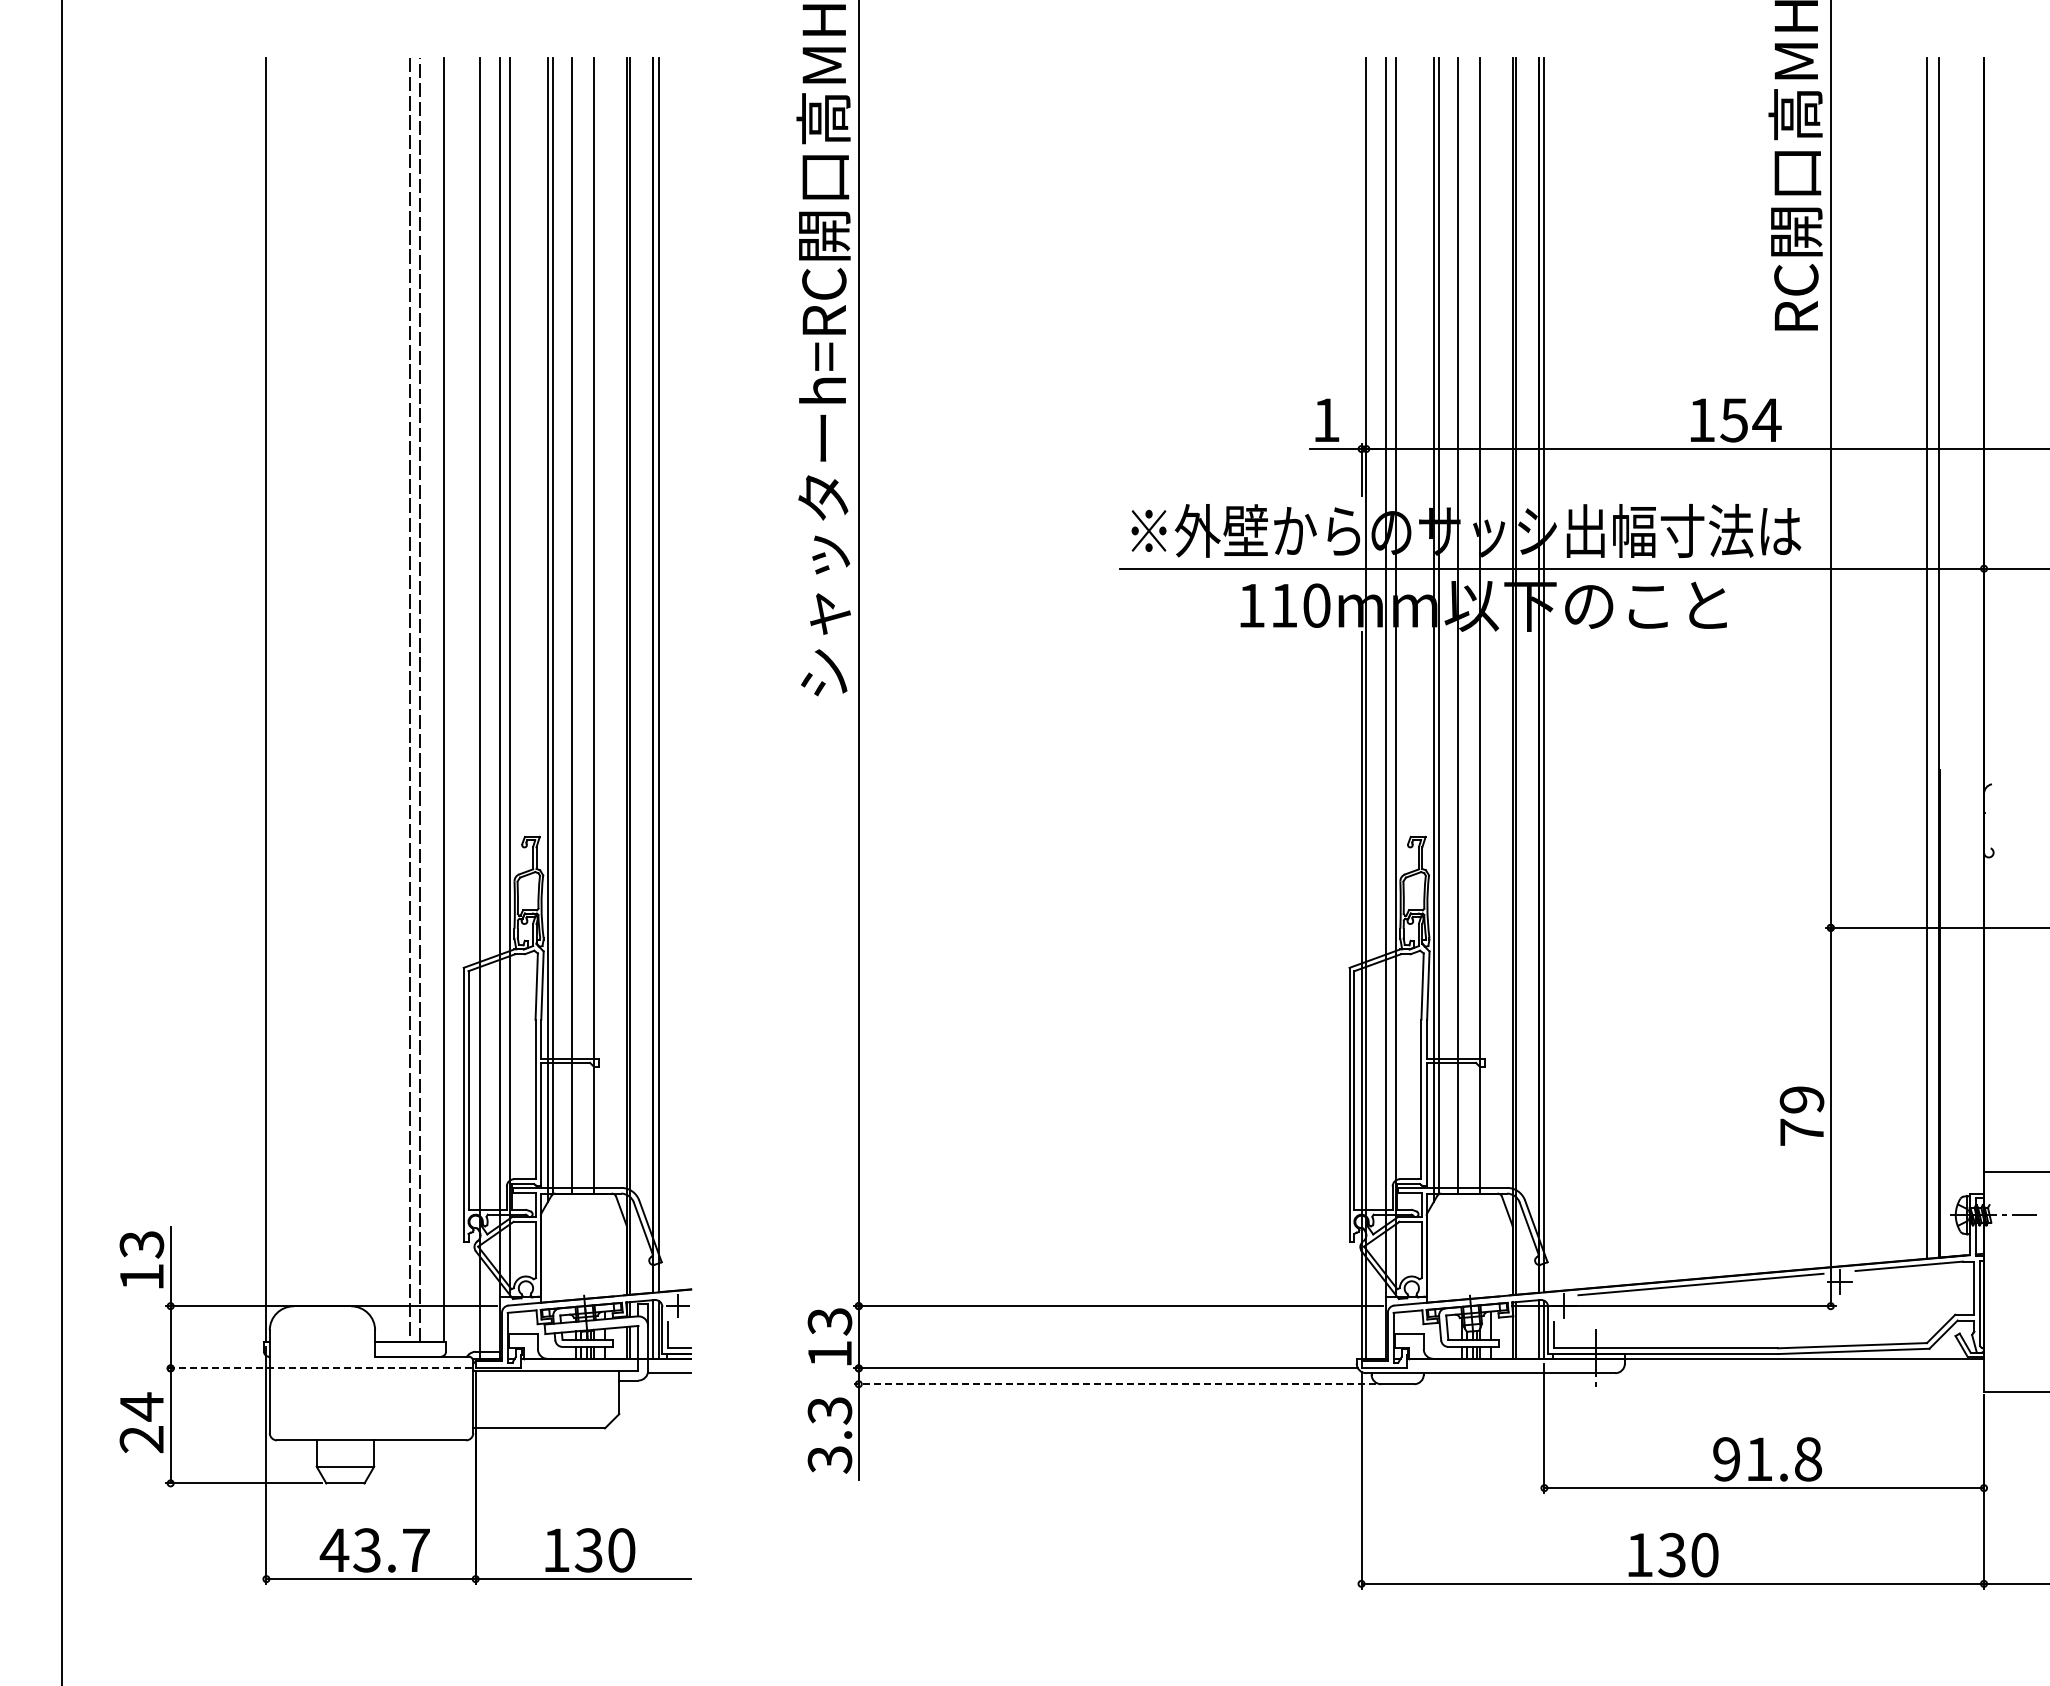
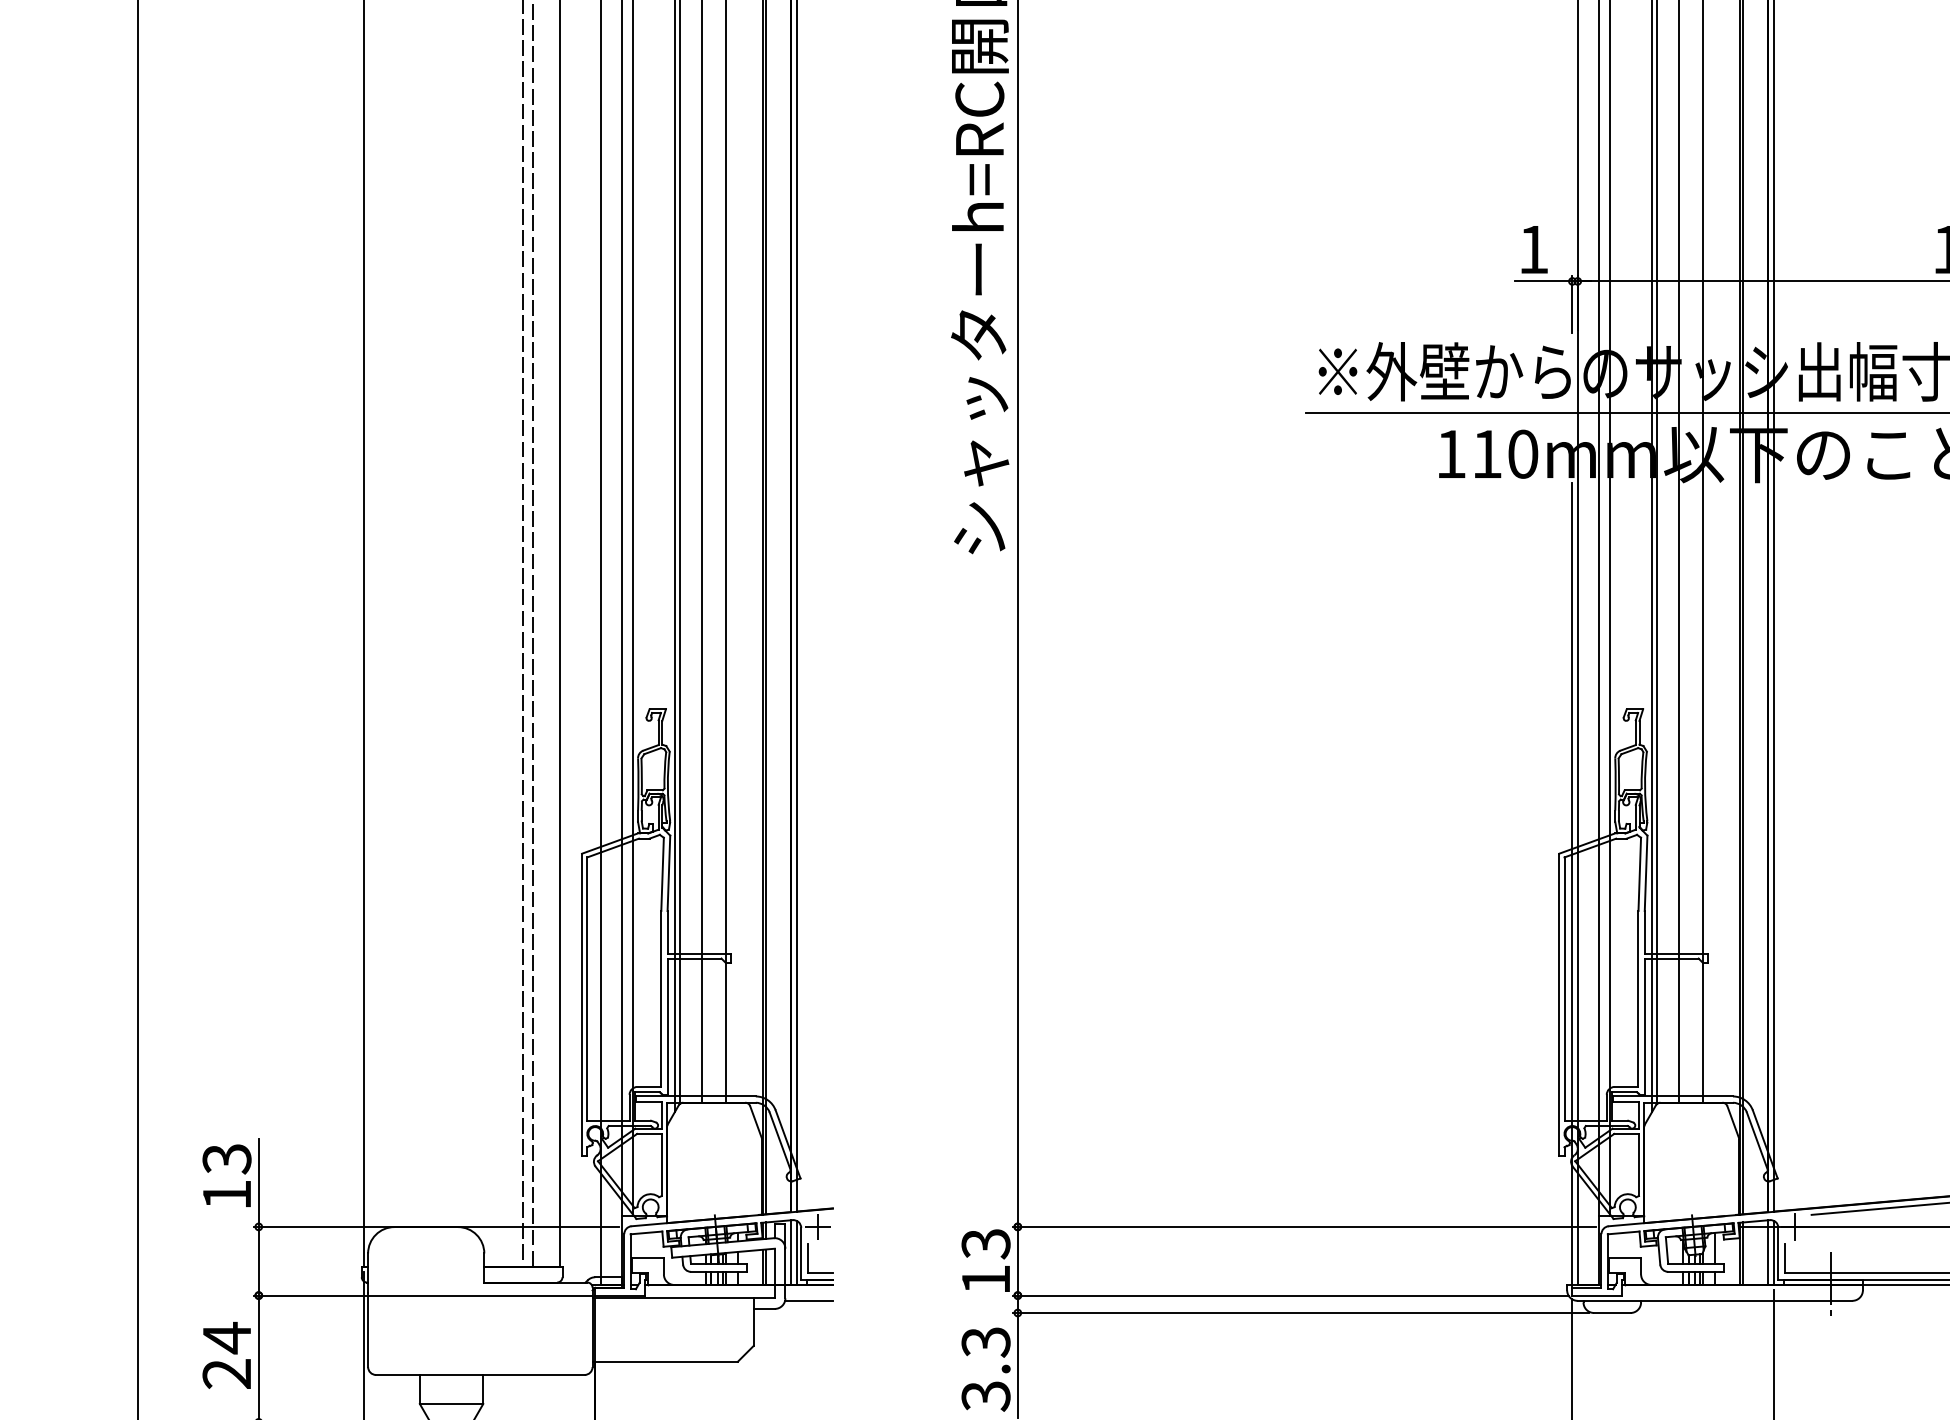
line: (318, 1368) -> (421, 1295), dashed -> solid
line: (1114, 1384) -> (1299, 1313), dashed -> solid

